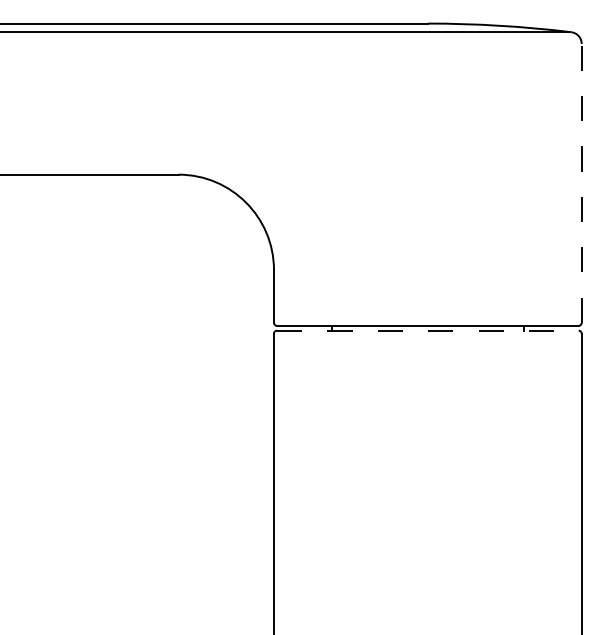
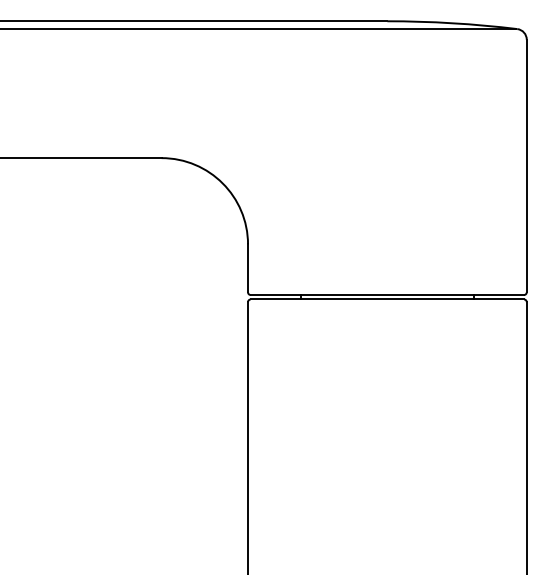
line: (581, 182) -> (526, 165), dashed -> solid
line: (427, 330) -> (387, 299), dashed -> solid

